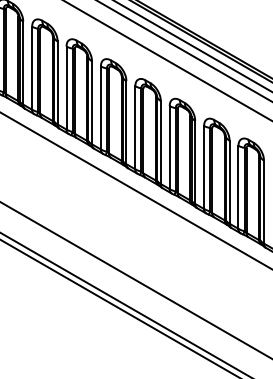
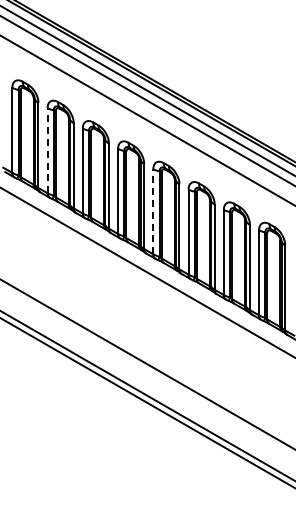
line: (32, 68) -> (47, 150), solid -> dashed
line: (135, 127) -> (153, 211), solid -> dashed

